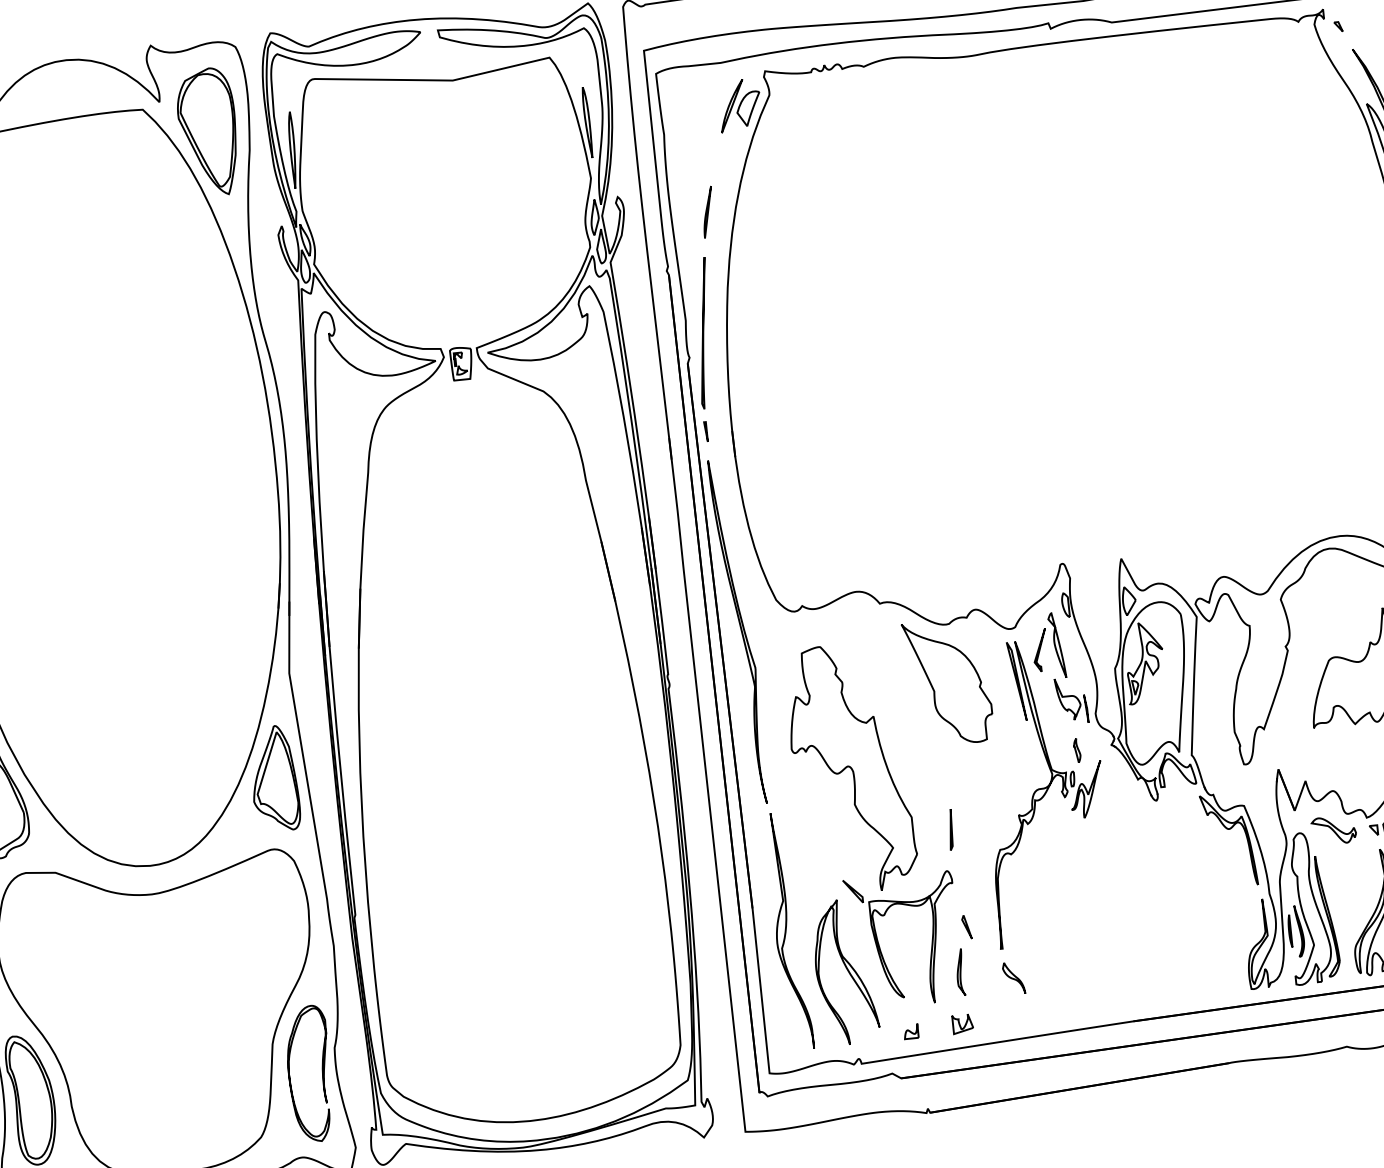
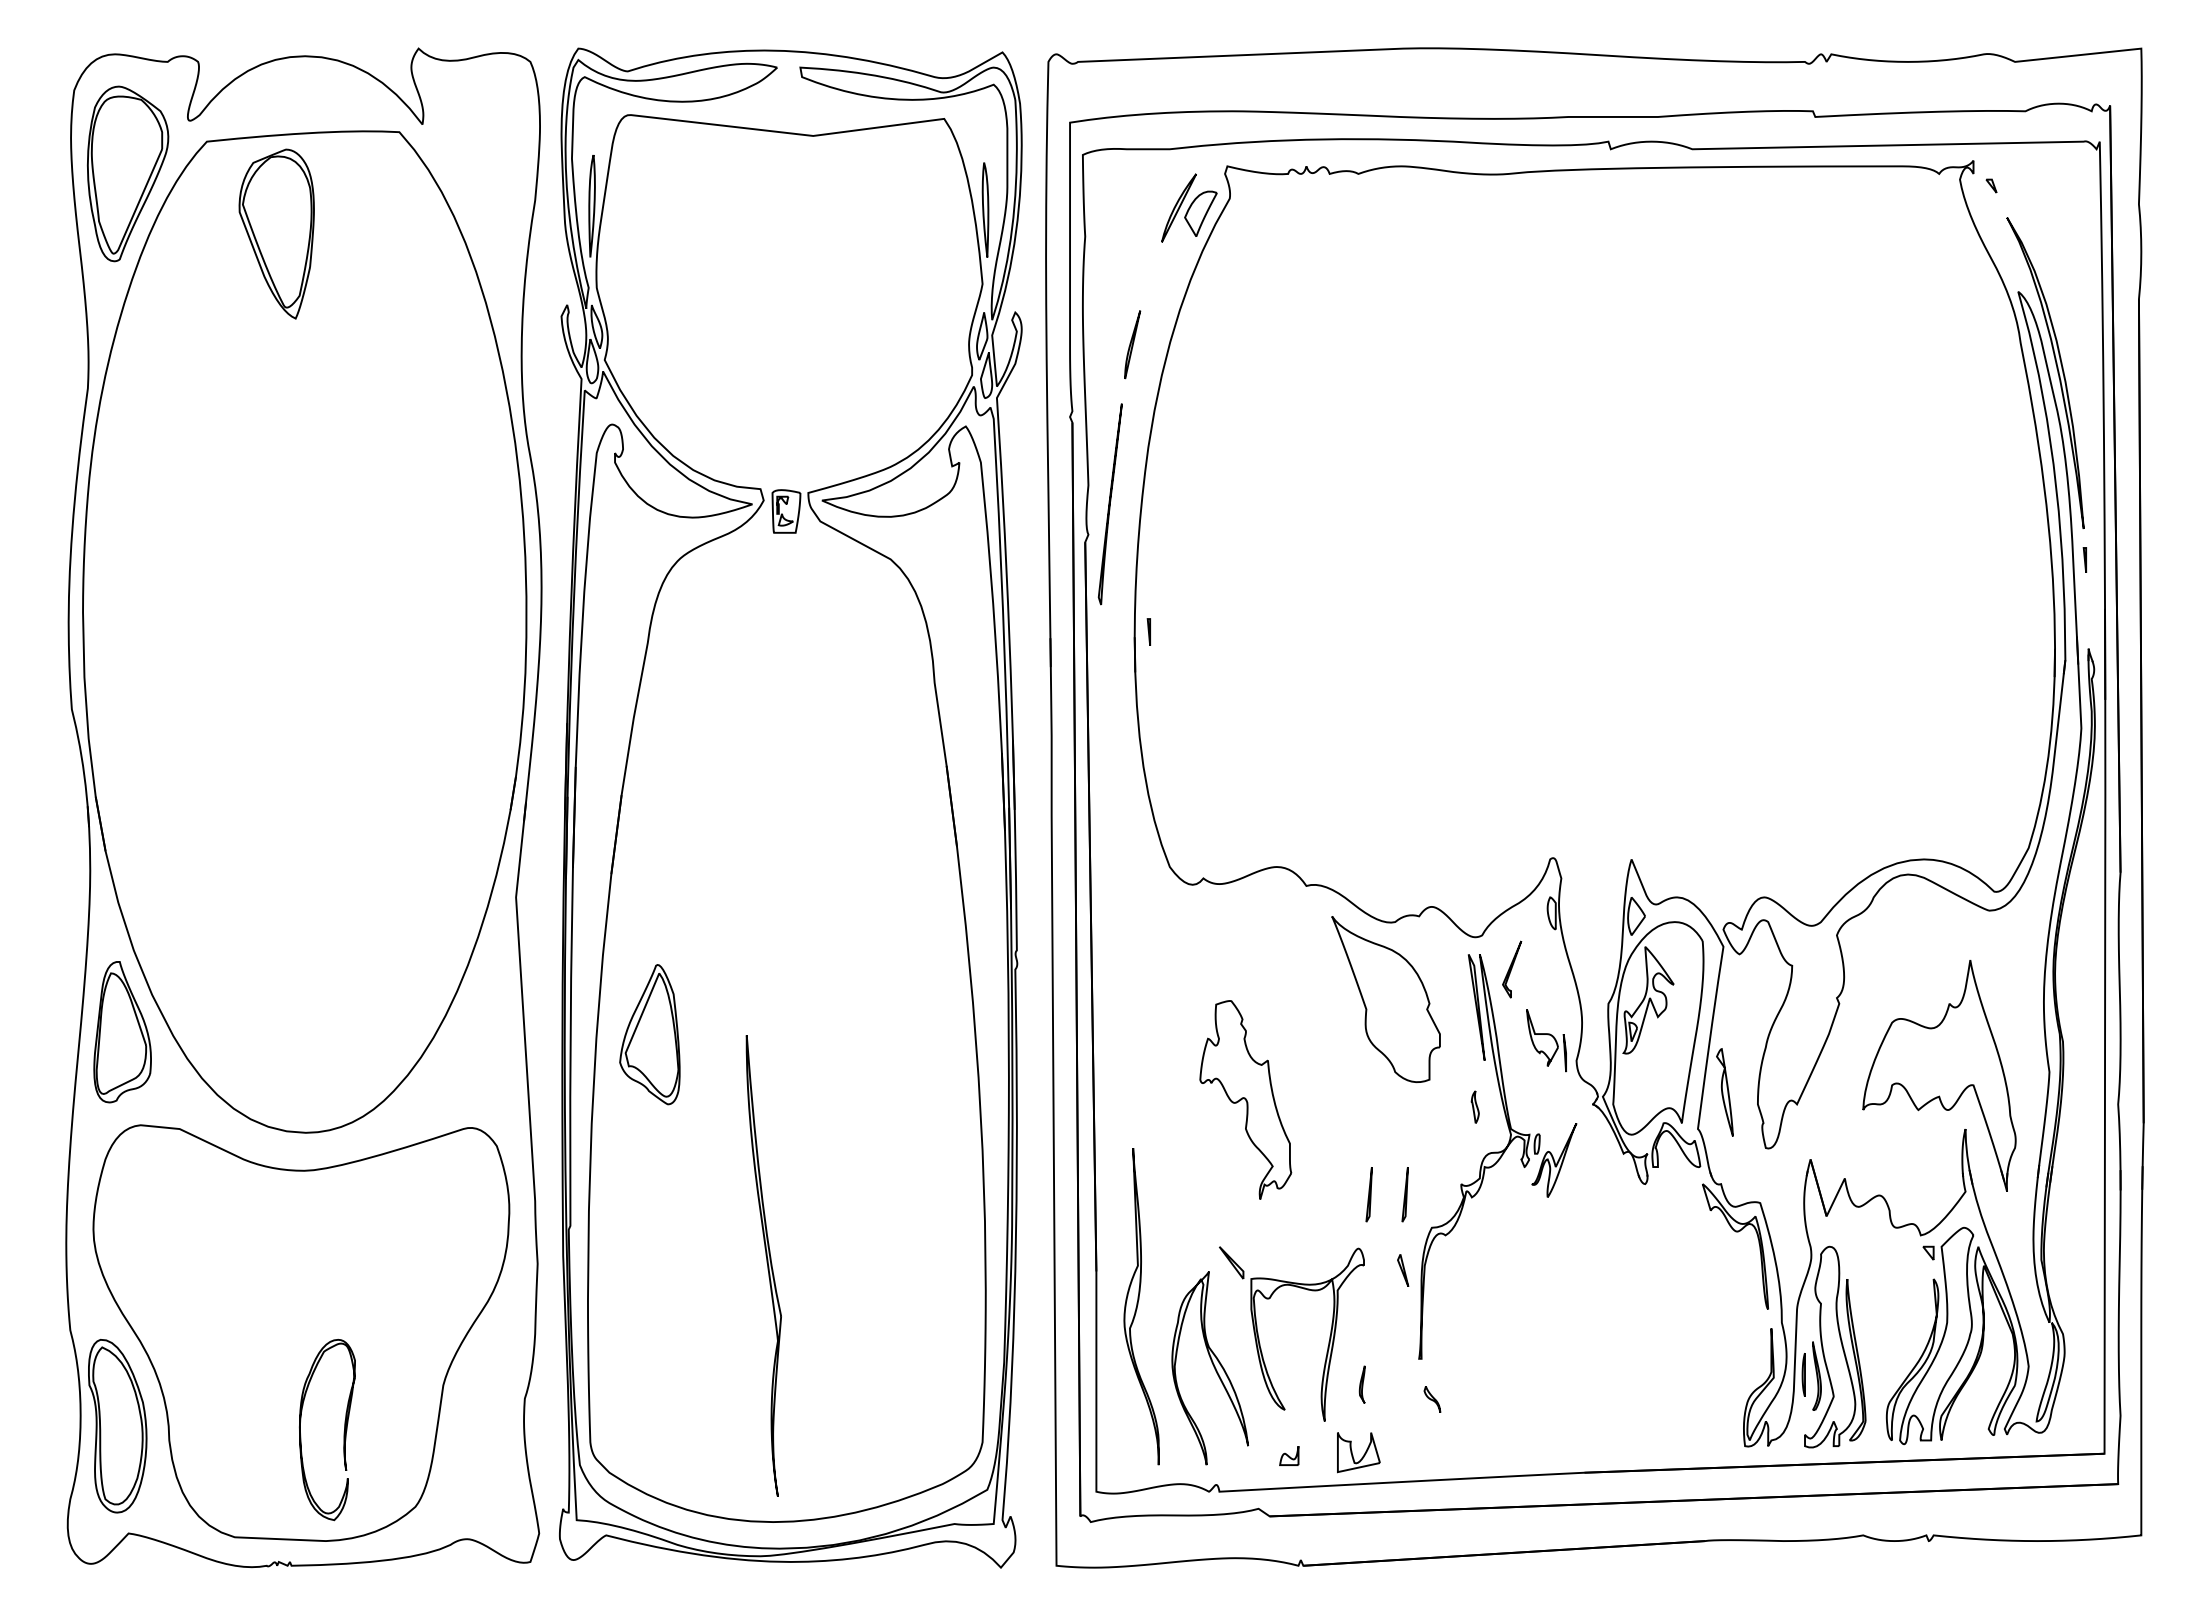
part: (207, 131) -> (276, 233), moved
line: (705, 431) -> (1148, 631), moved
part: (738, 631) -> (763, 1265), moved
part: (1056, 645) -> (1724, 1092), moved
part: (1076, 750) -> (1474, 1106), moved
part: (850, 768) -> (1245, 1099), size x0.6
part: (274, 778) -> (649, 1034), moved
part: (977, 827) -> (1404, 1194), added
part: (1333, 830) -> (1875, 1247), removed
part: (967, 927) -> (1403, 1270), moved
part: (960, 972) -> (1362, 1384), size x0.6
part: (1013, 978) -> (1432, 1399), size x0.6
part: (962, 1024) -> (1358, 1453), size x1.6
part: (322, 1074) -> (343, 1432), moved

